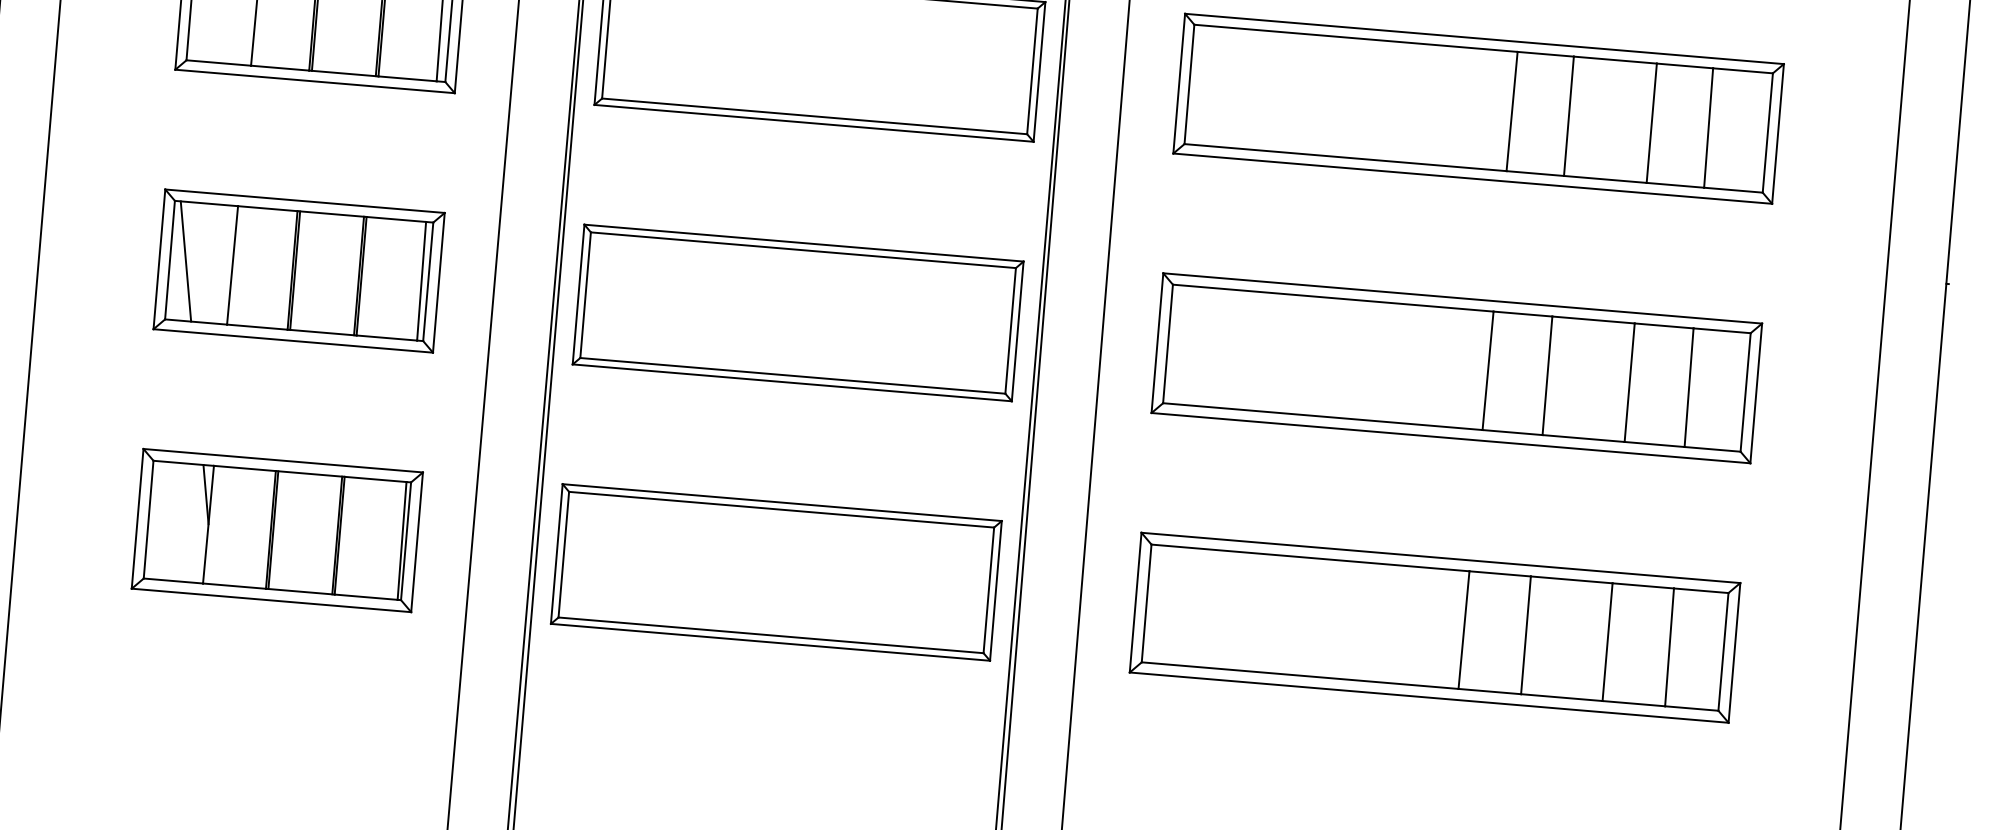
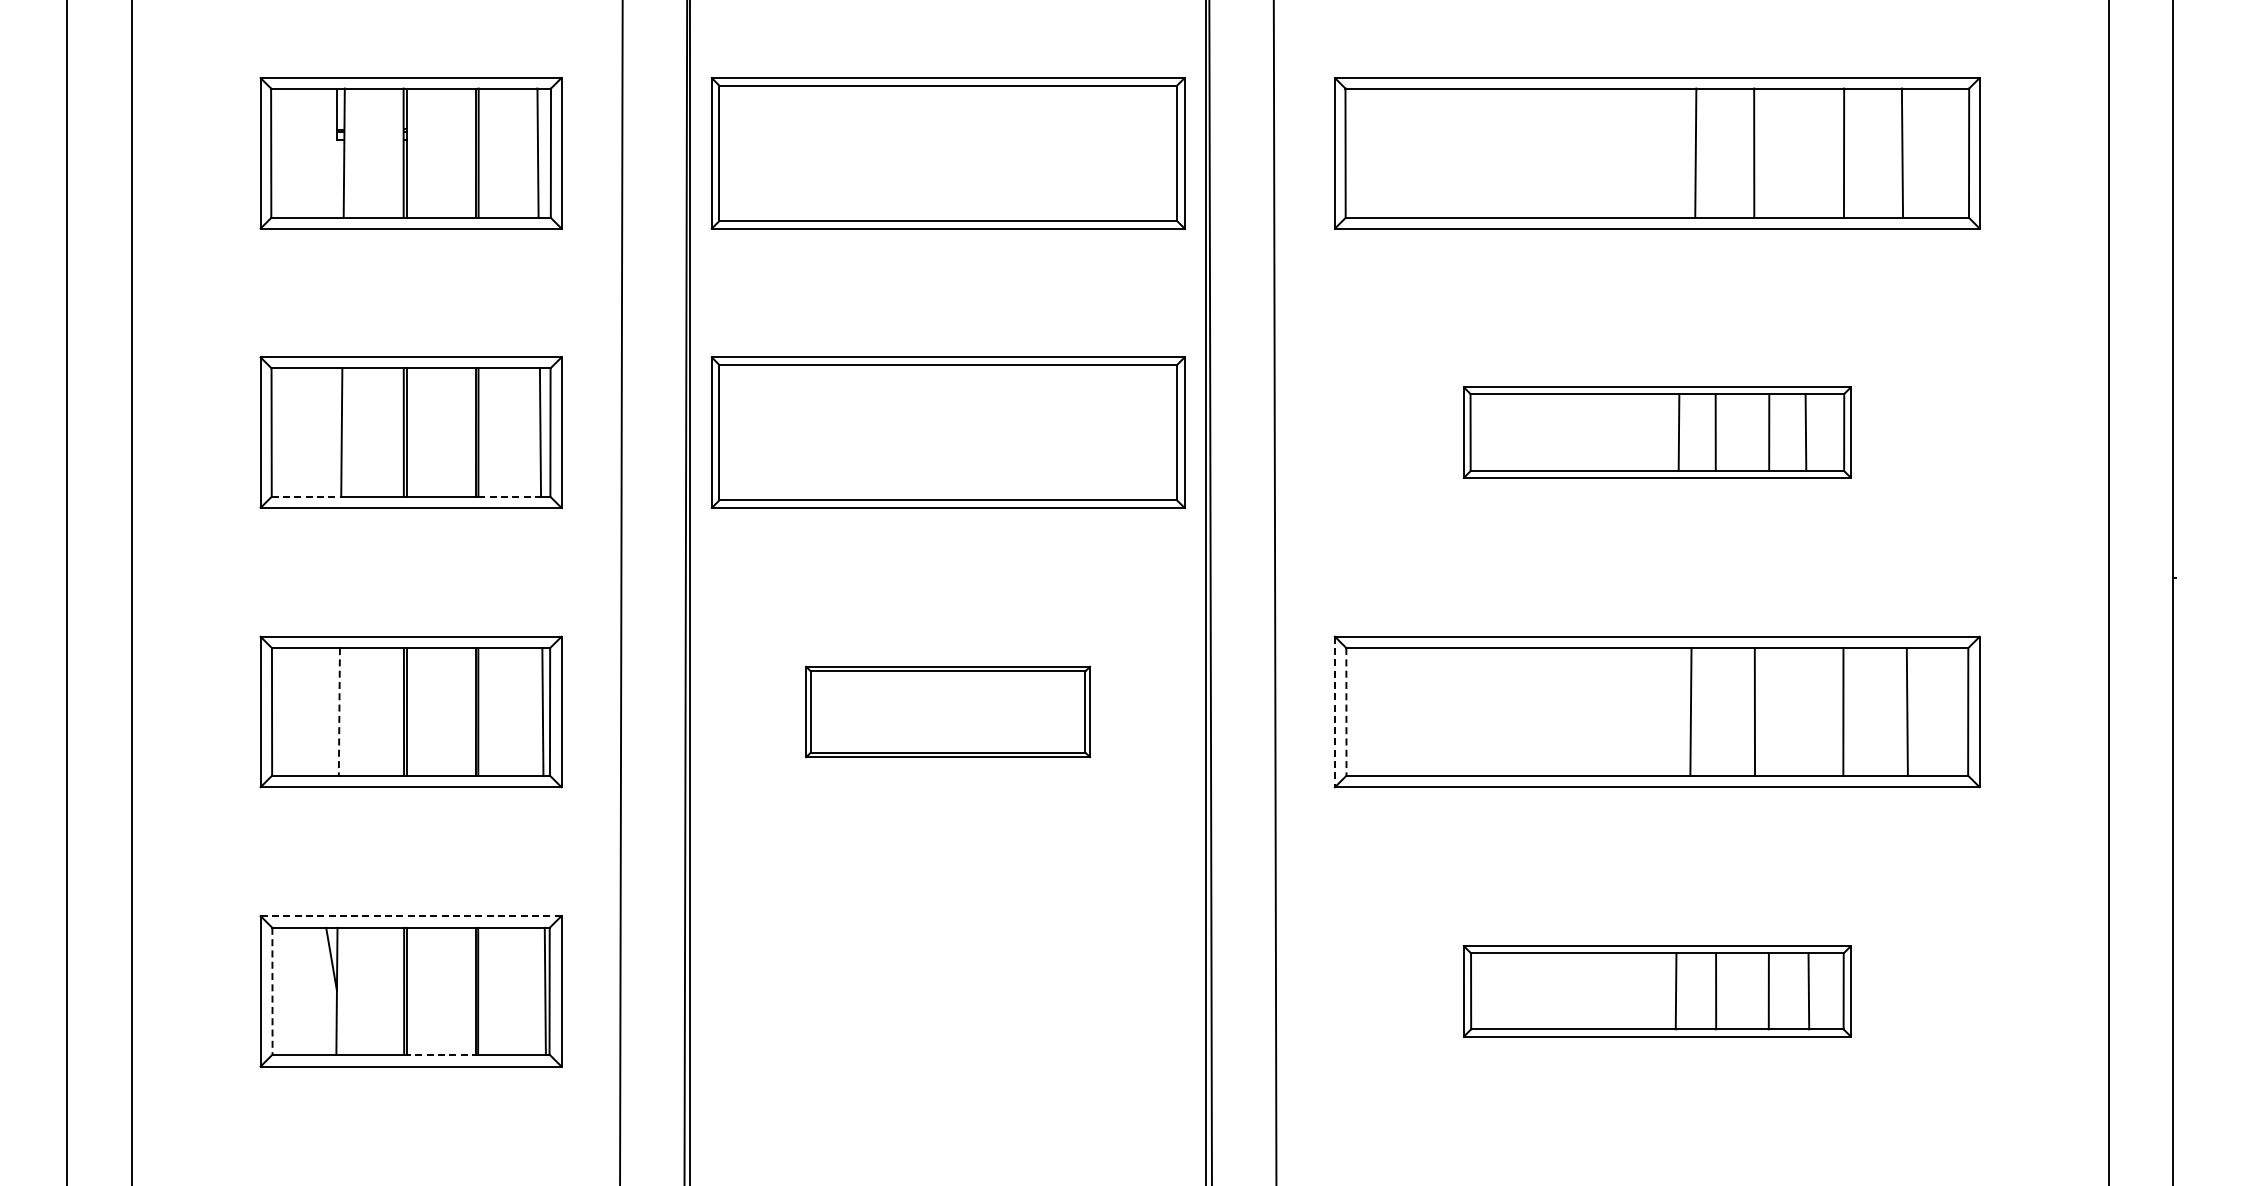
line: (218, 62) -> (306, 496), solid -> dashed
line: (408, 78) -> (510, 496), solid -> dashed
part: (1478, 108) -> (1657, 432), size x0.6
line: (186, 261) -> (289, 711), removed
line: (232, 265) -> (339, 711), solid -> dashed
part: (797, 312) -> (947, 711), size x0.6
line: (1157, 343) -> (1335, 712), solid -> dashed
line: (1168, 343) -> (1346, 711), solid -> dashed
line: (282, 461) -> (410, 916), solid -> dashed
line: (148, 519) -> (272, 991), solid -> dashed
part: (775, 572) -> (947, 991), removed
line: (300, 591) -> (441, 1054), solid -> dashed
part: (1435, 627) -> (1657, 991), size x0.6

